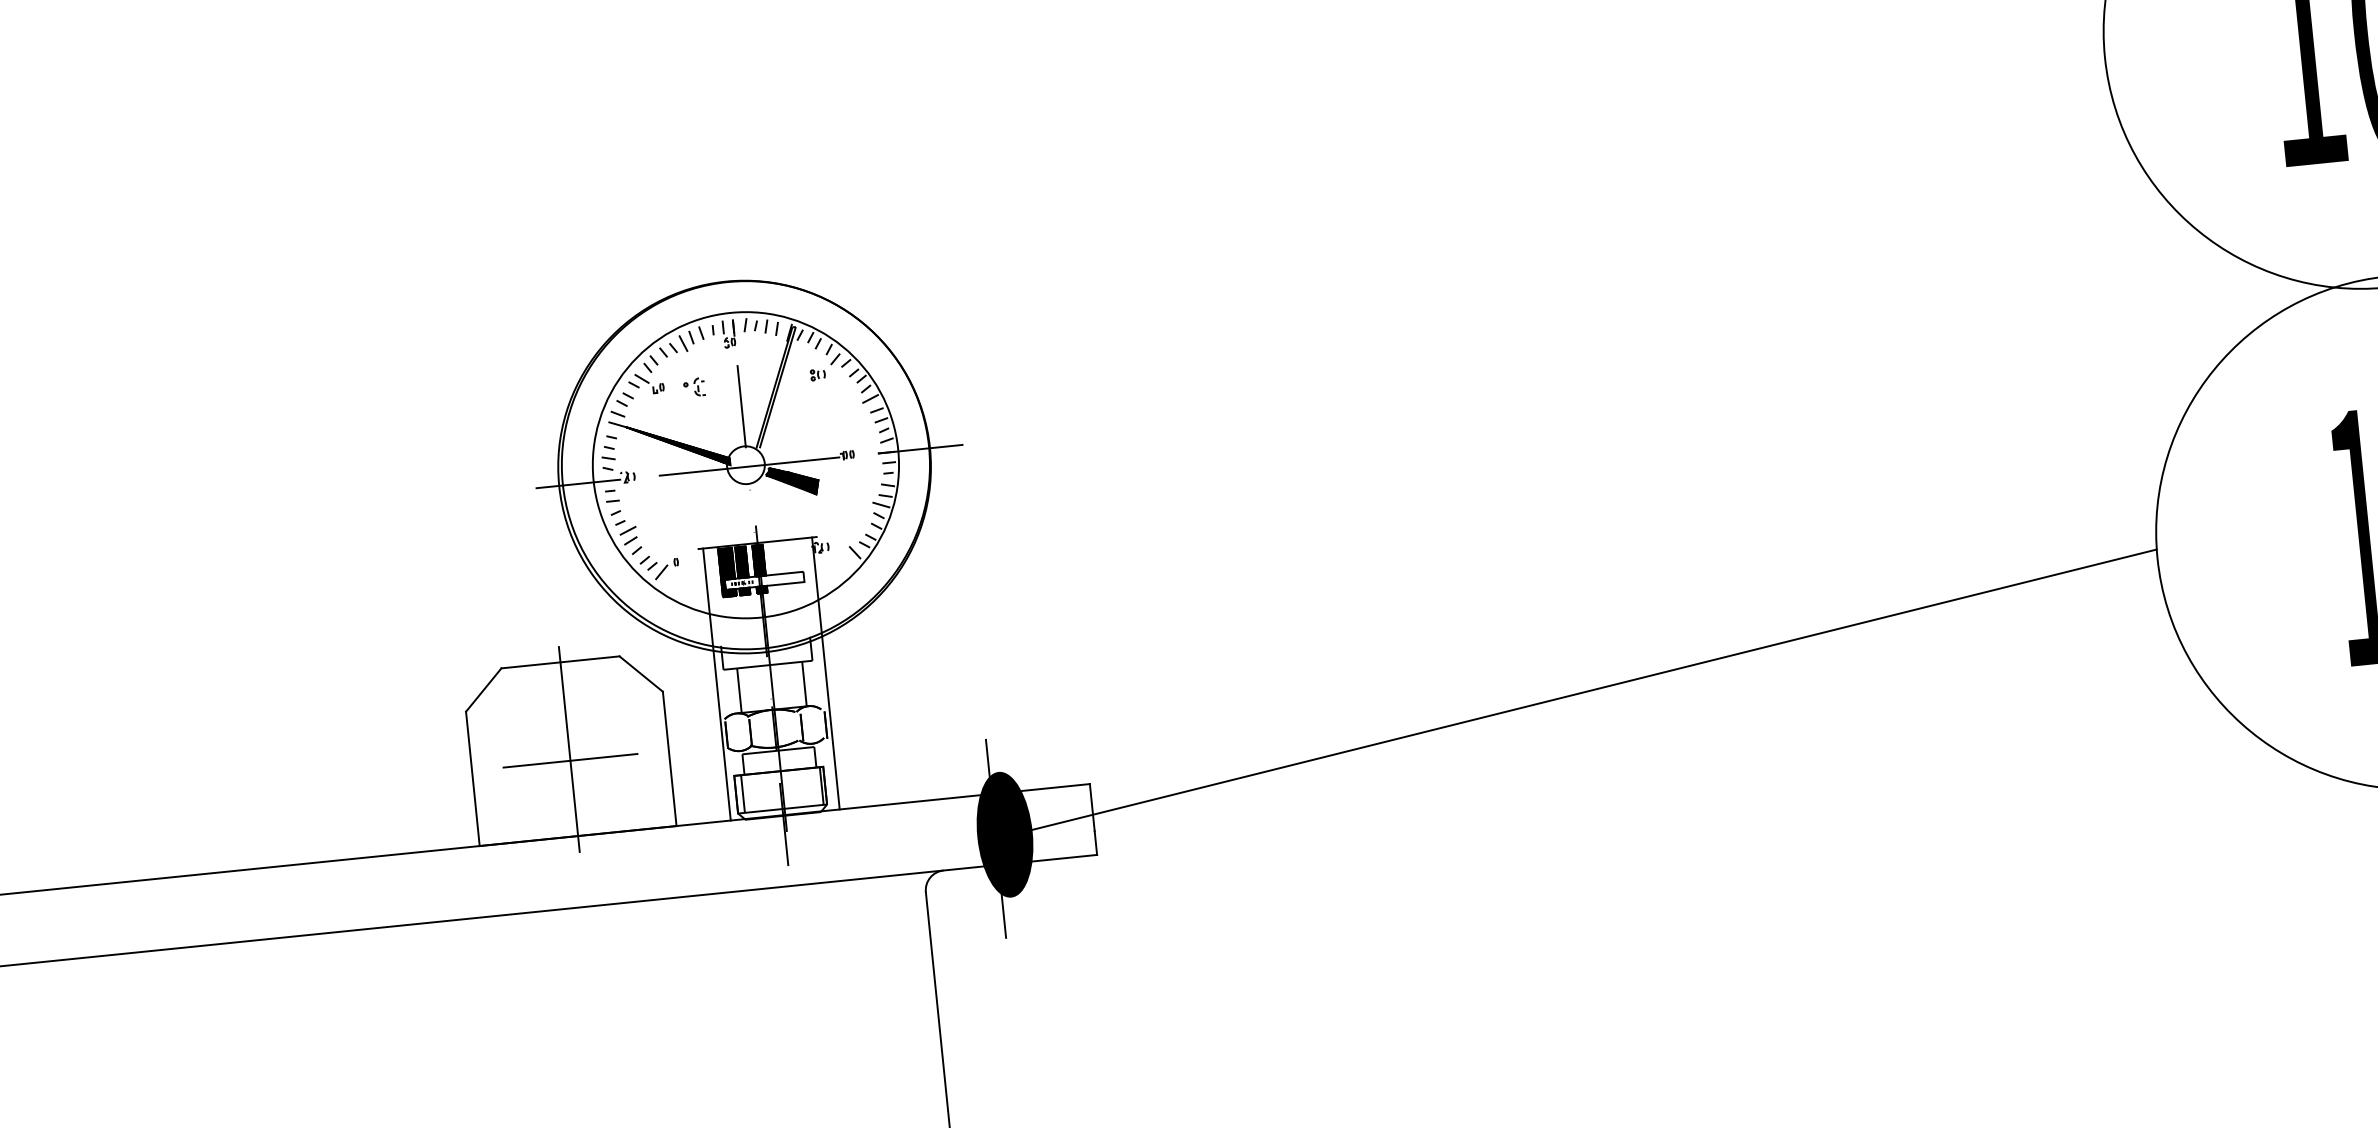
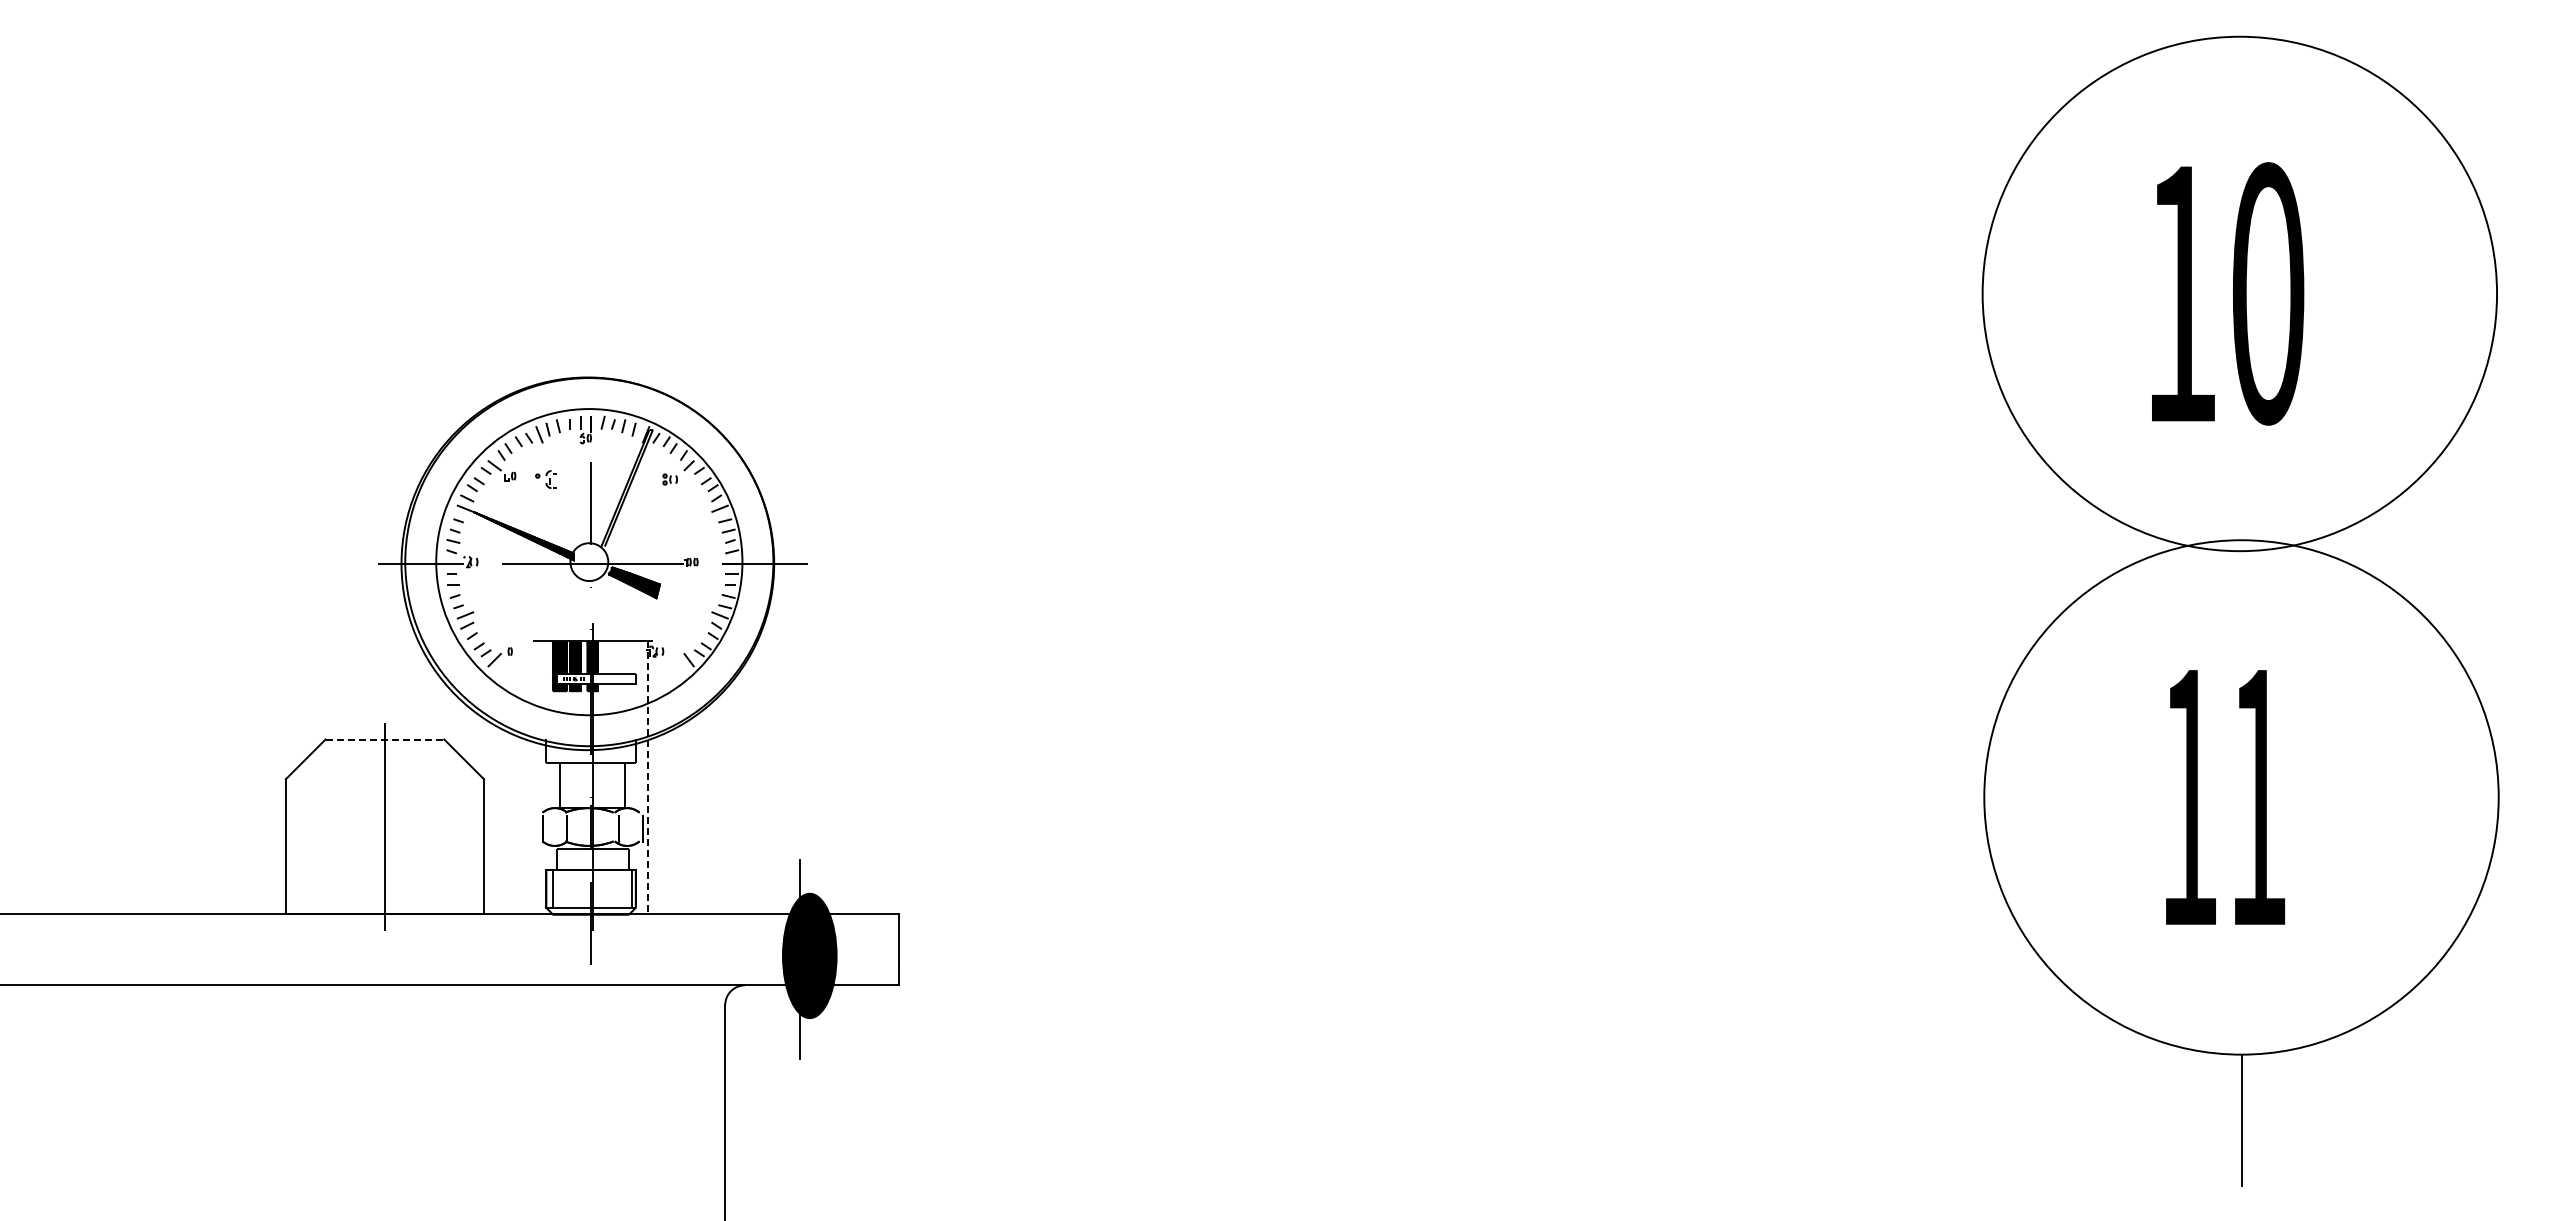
line: (561, 662) -> (385, 739), solid -> dashed
line: (825, 673) -> (647, 777), solid -> dashed
line: (717, 684) -> (538, 777), removed
line: (1580, 692) -> (1396, 872), removed
line: (570, 760) -> (384, 838), removed

